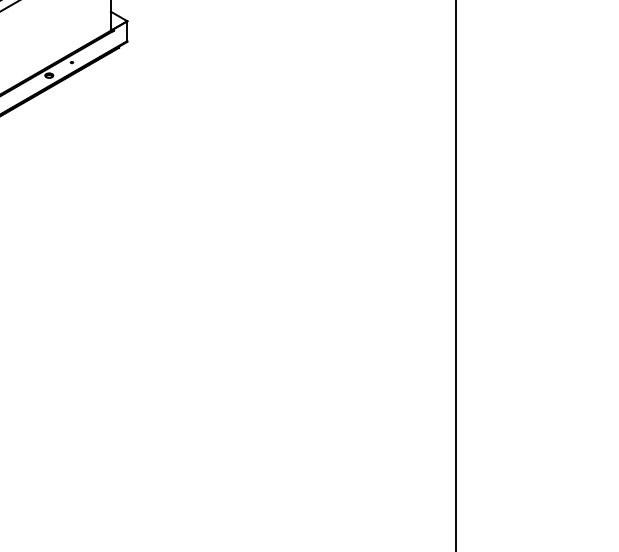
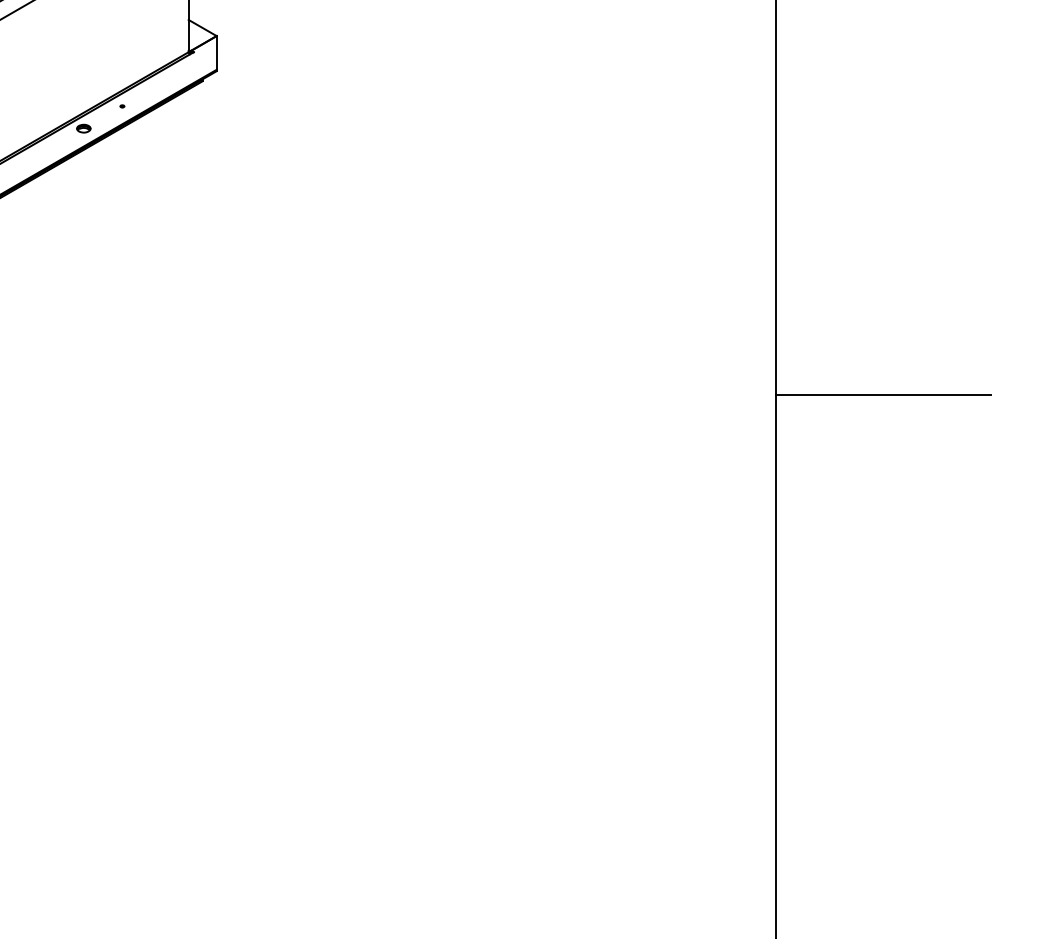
line: (519, 232) -> (883, 395), added

